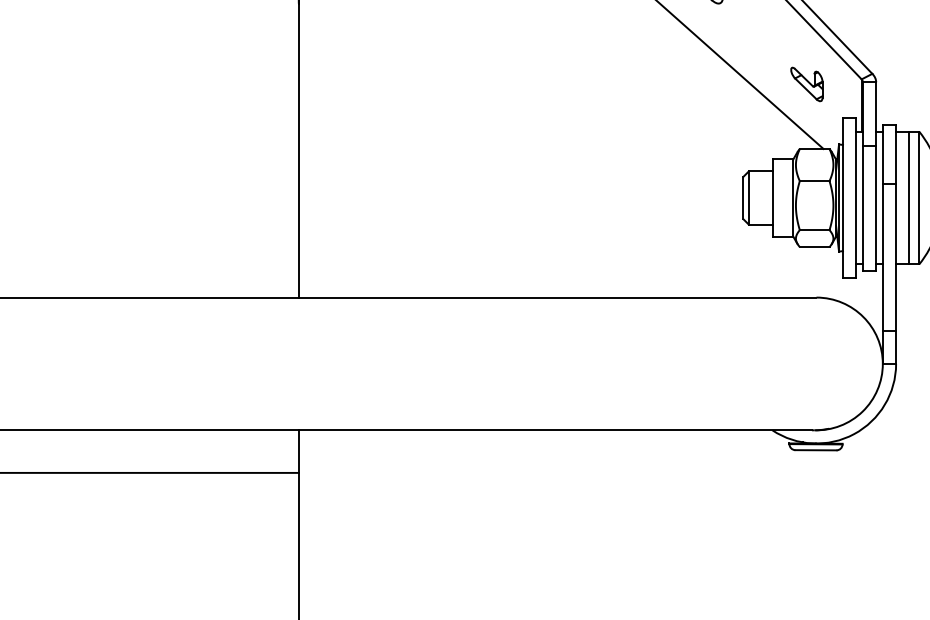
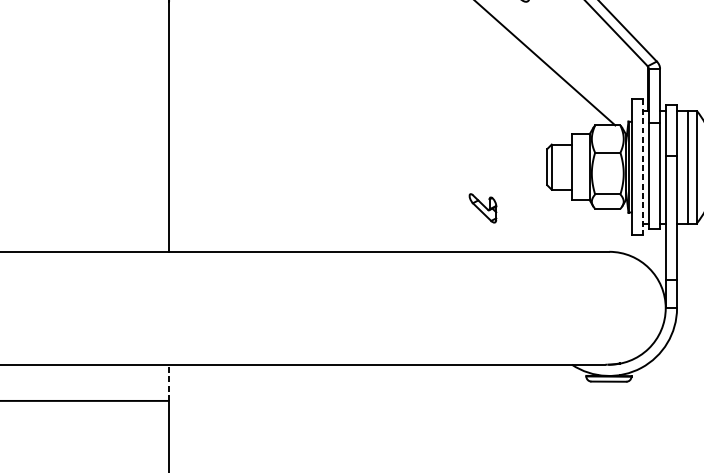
part: (806, 84) -> (482, 208), moved
line: (856, 198) -> (643, 167), solid -> dashed
line: (298, 451) -> (168, 382), solid -> dashed

